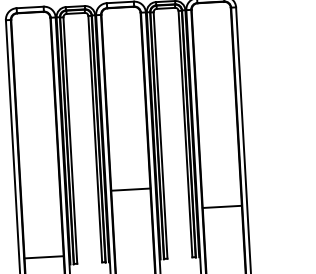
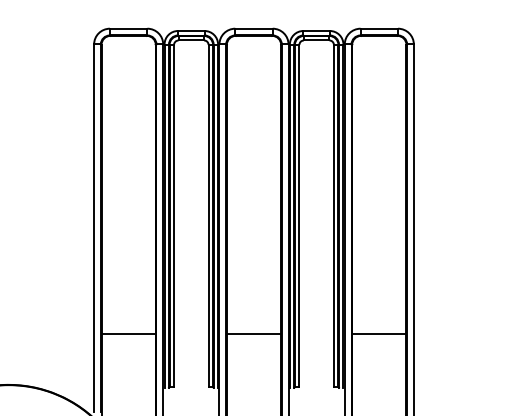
line: (130, 189) -> (253, 333), moved
line: (222, 206) -> (379, 333), moved
line: (44, 257) -> (128, 333), moved

